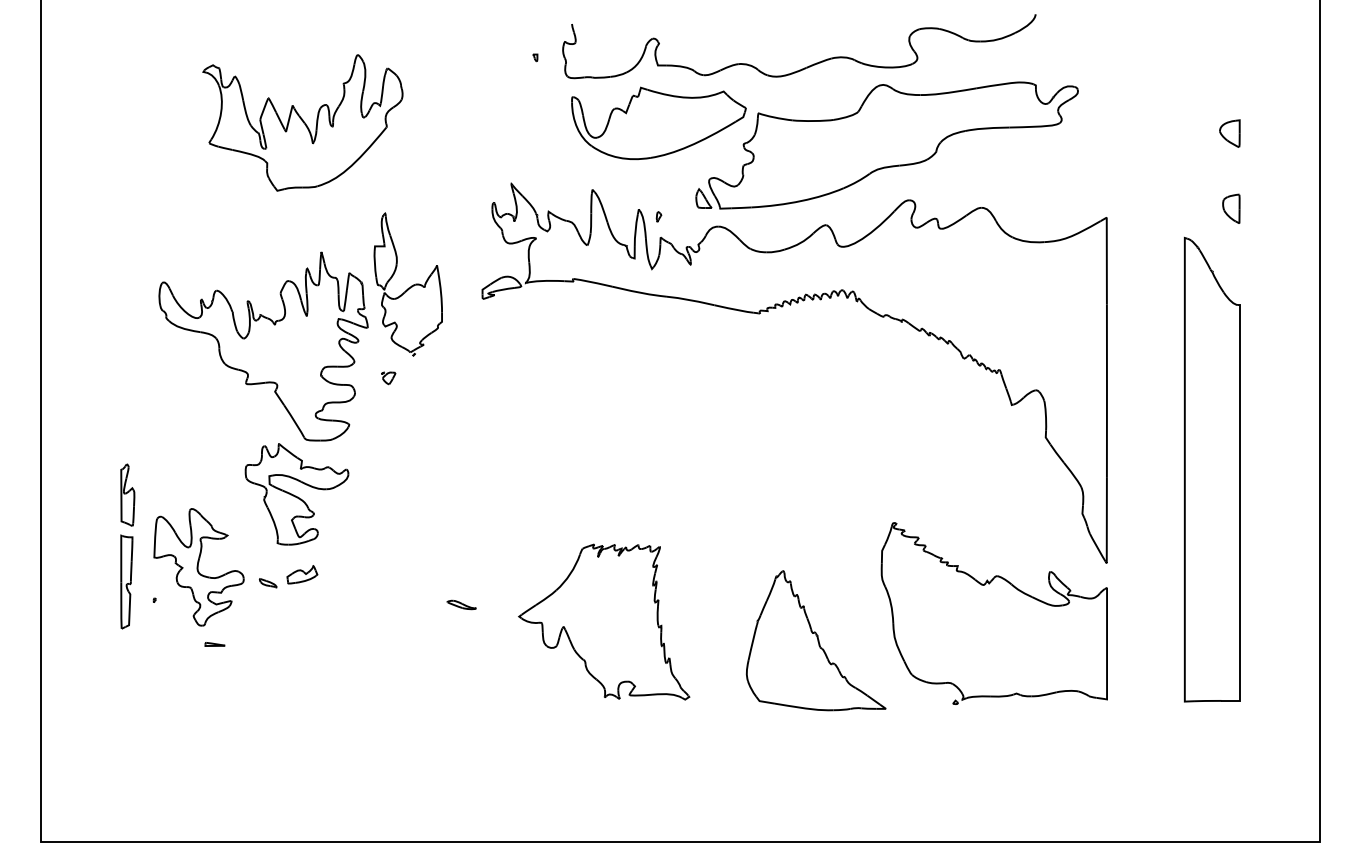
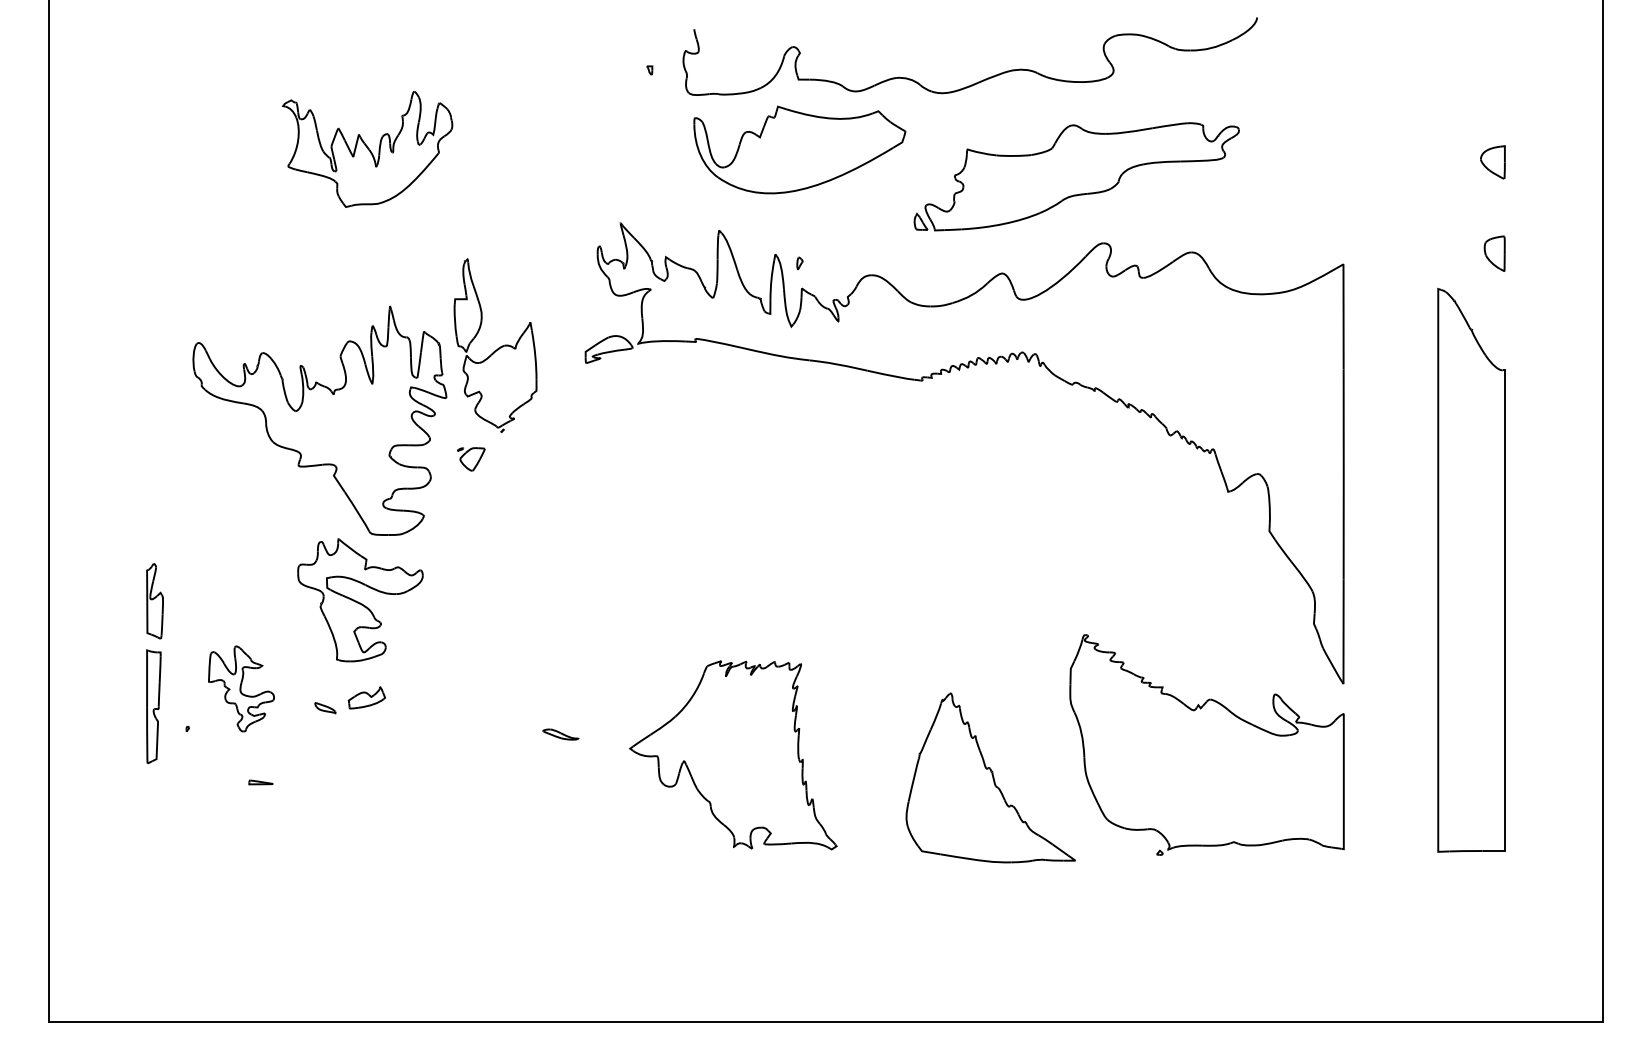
part: (302, 122) -> (367, 148), size x0.7
part: (886, 145) -> (1076, 176), size x0.7
part: (388, 378) -> (471, 459), size x1.6
part: (198, 567) -> (240, 689), size x0.6

